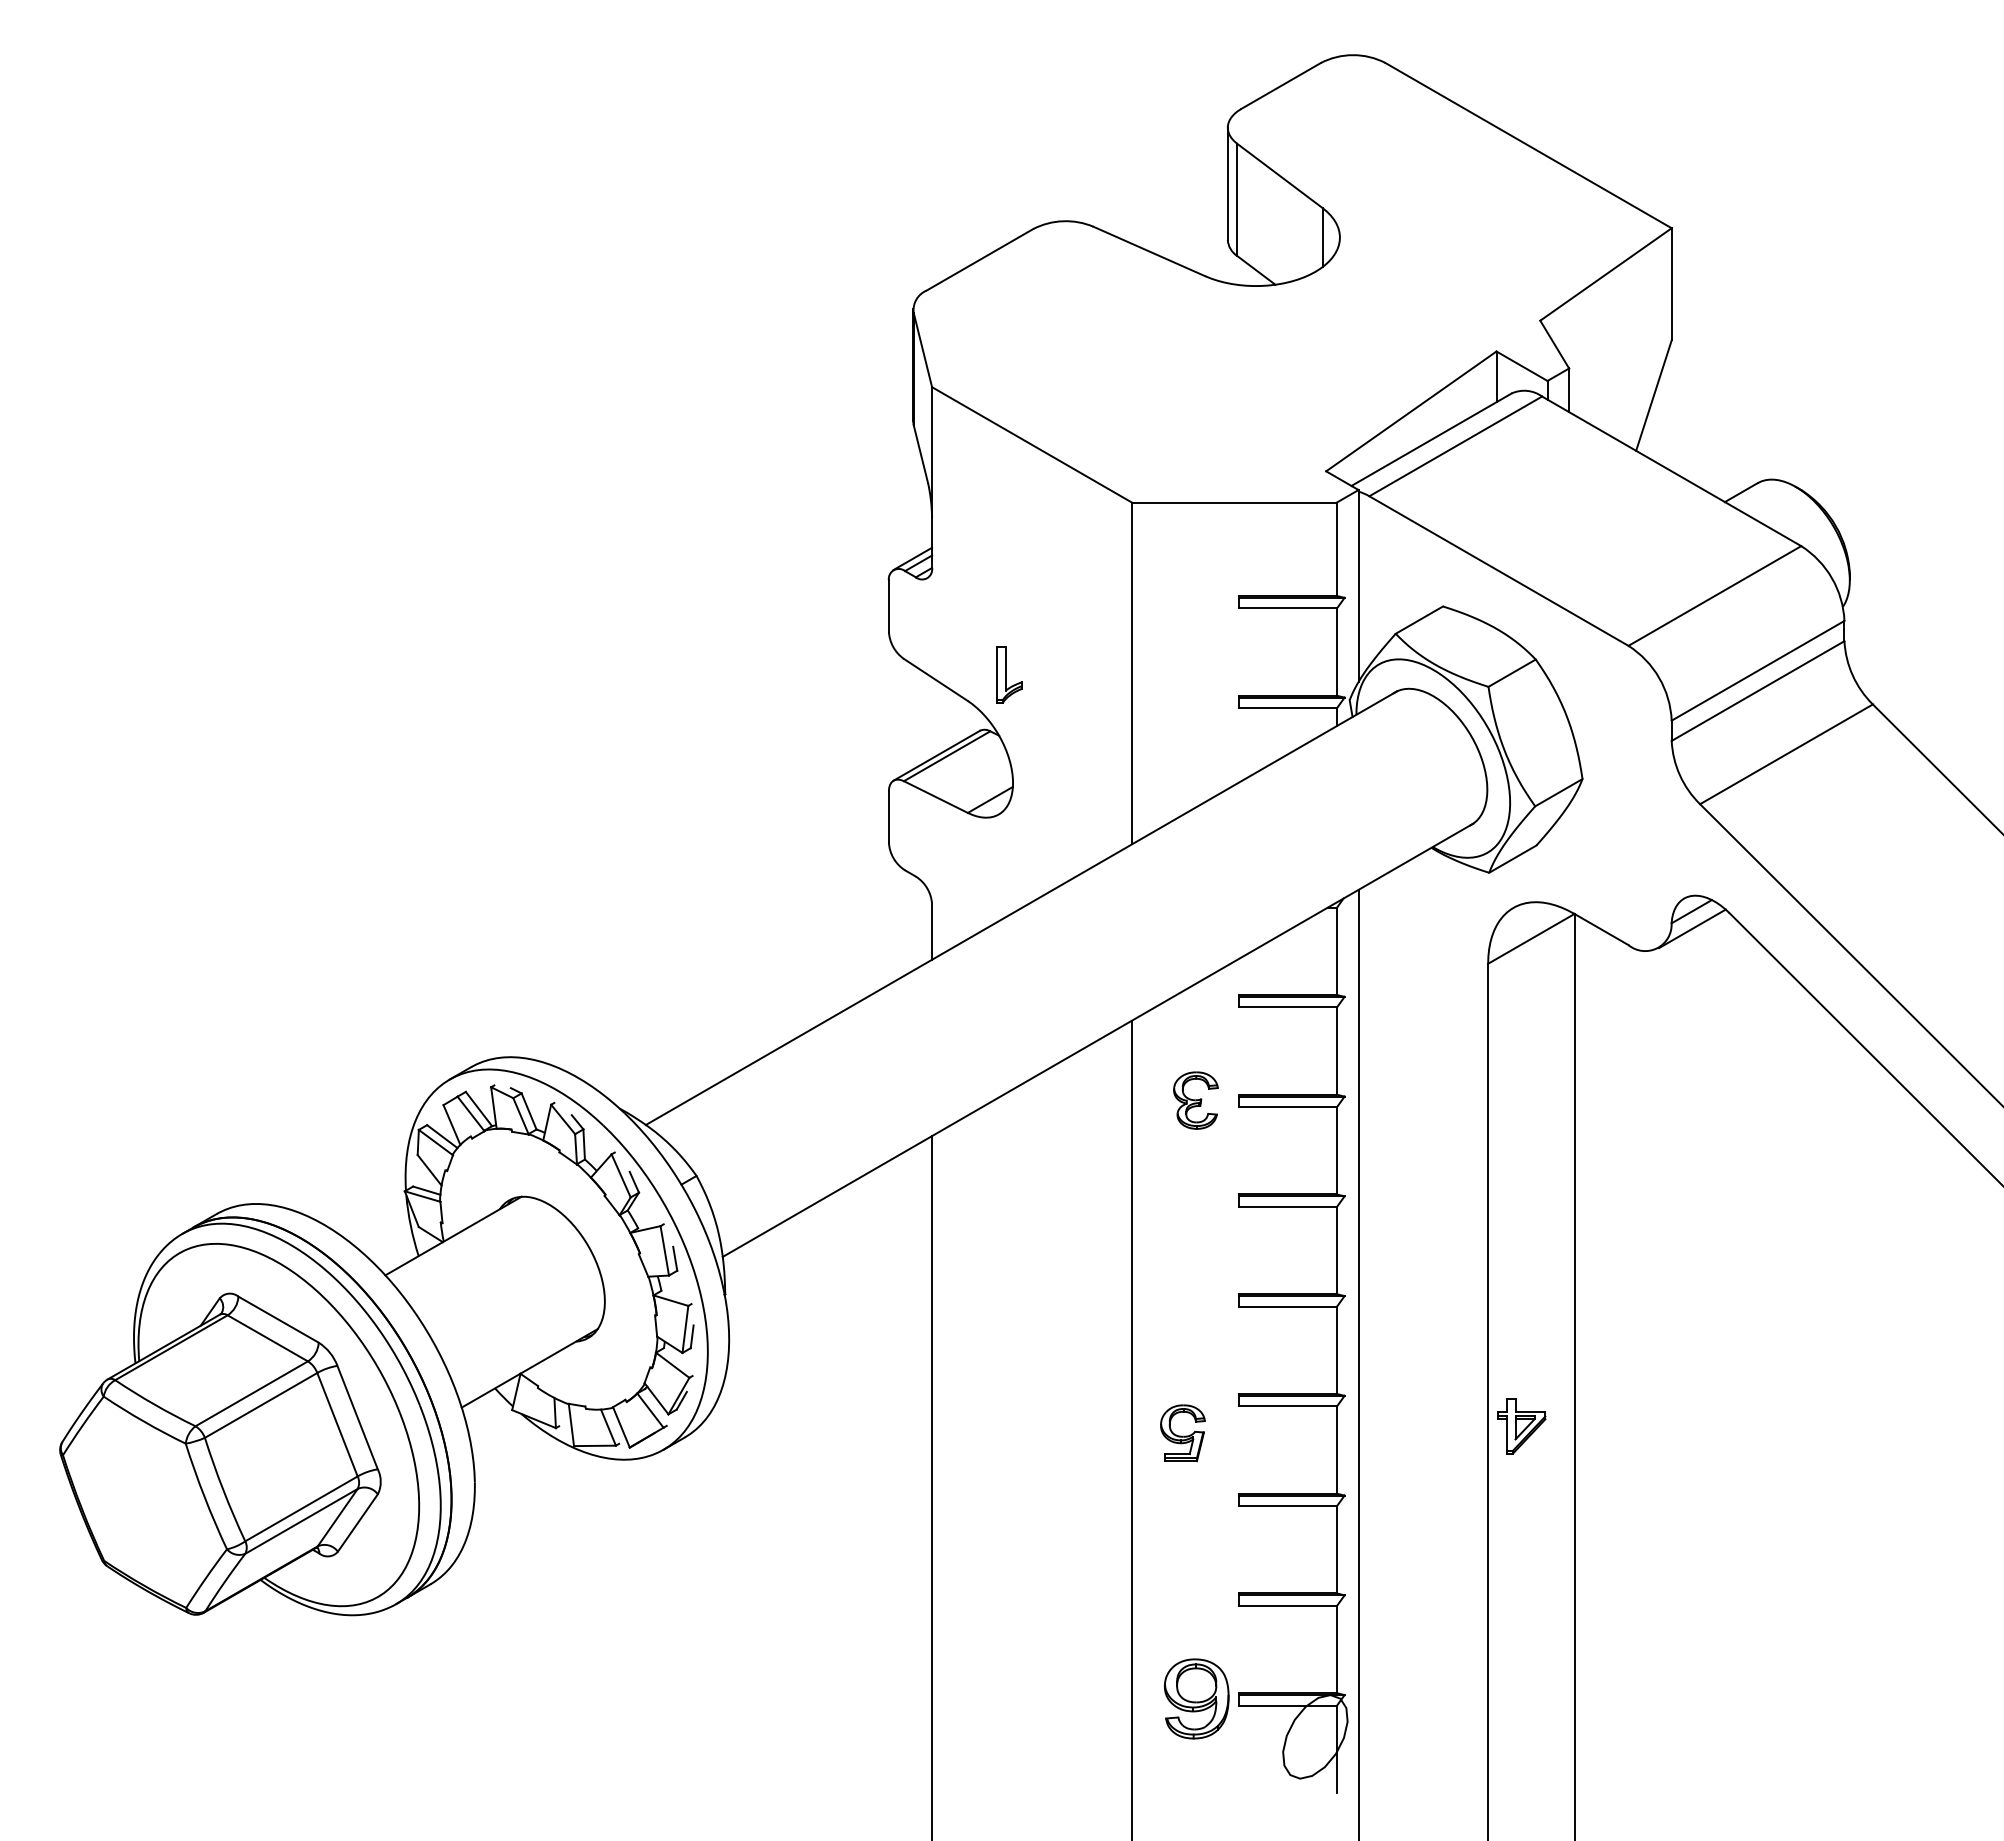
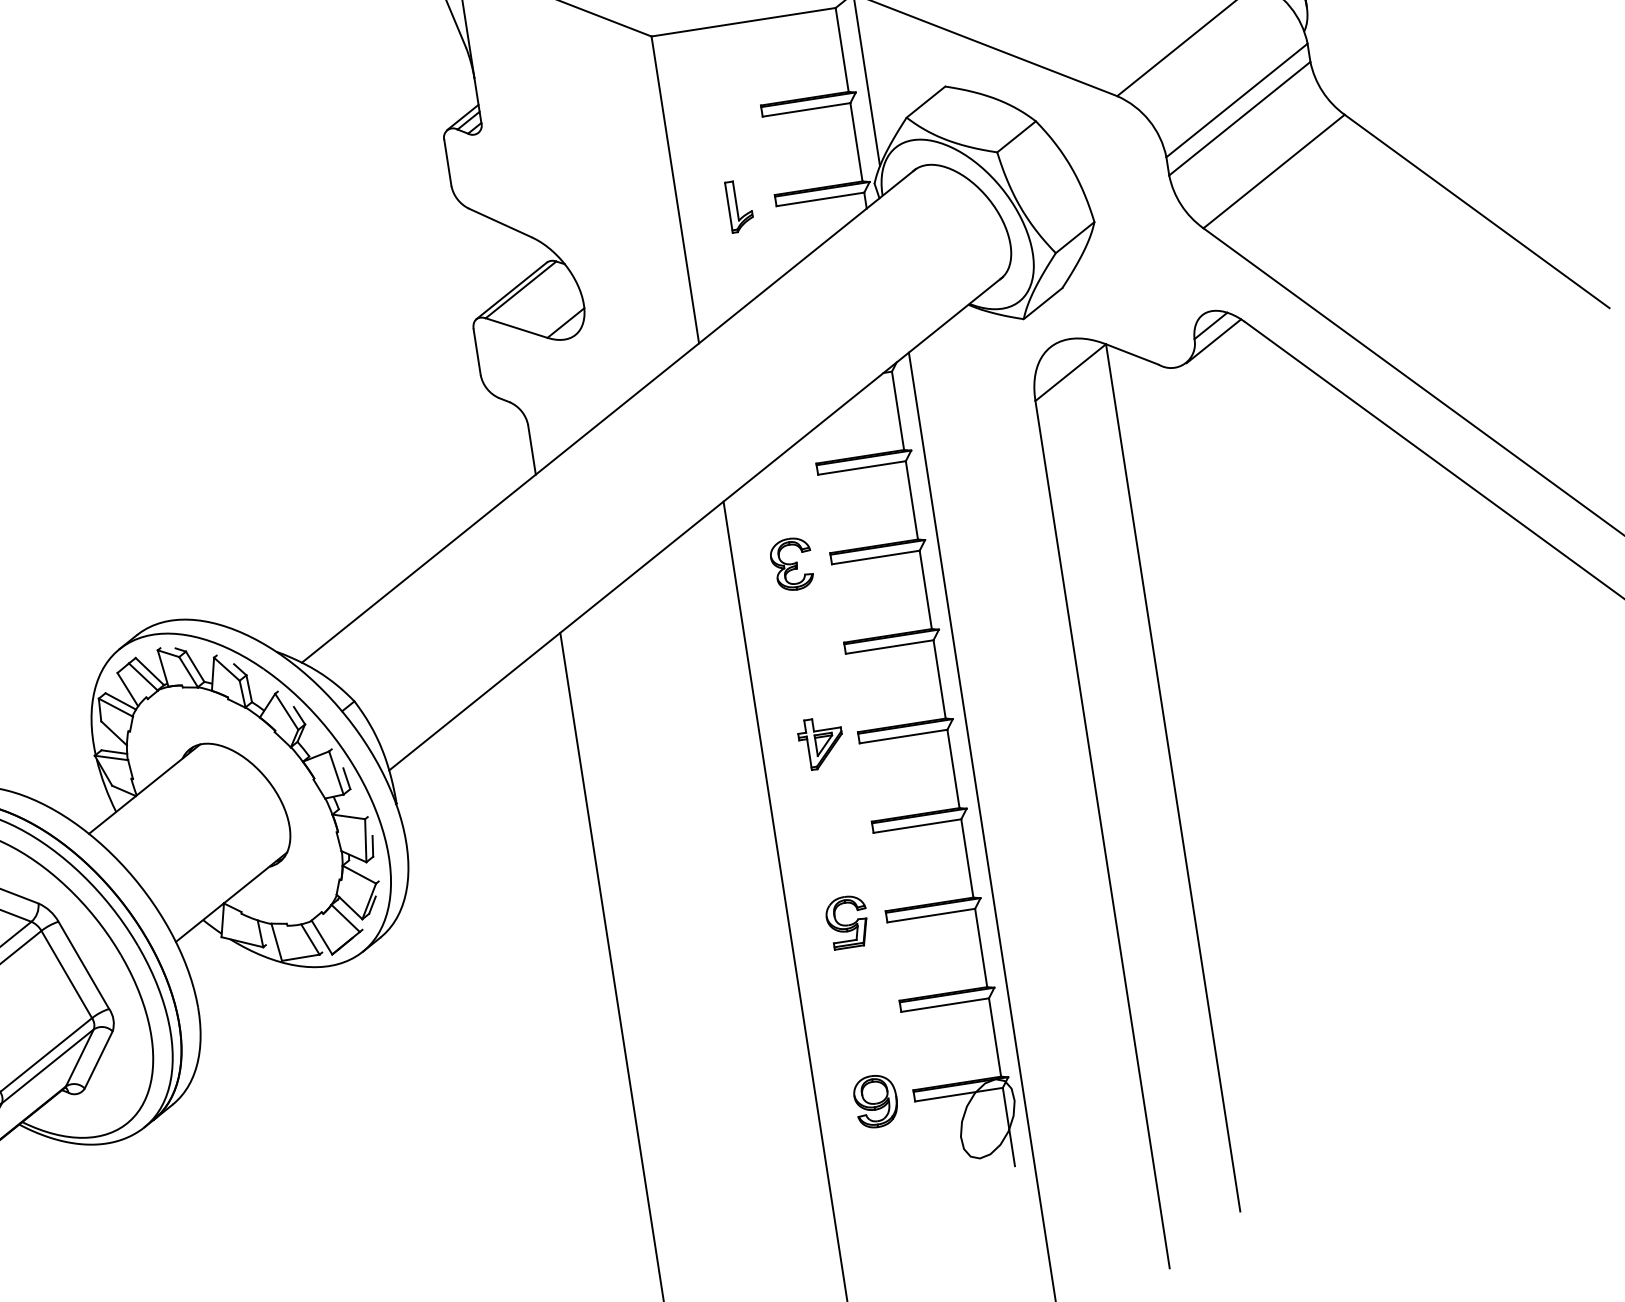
part: (1009, 674) -> (739, 205), moved
part: (1521, 1426) -> (821, 743), moved
part: (1182, 1433) -> (847, 922), moved
part: (1196, 1699) -> (875, 1101), size x0.71

